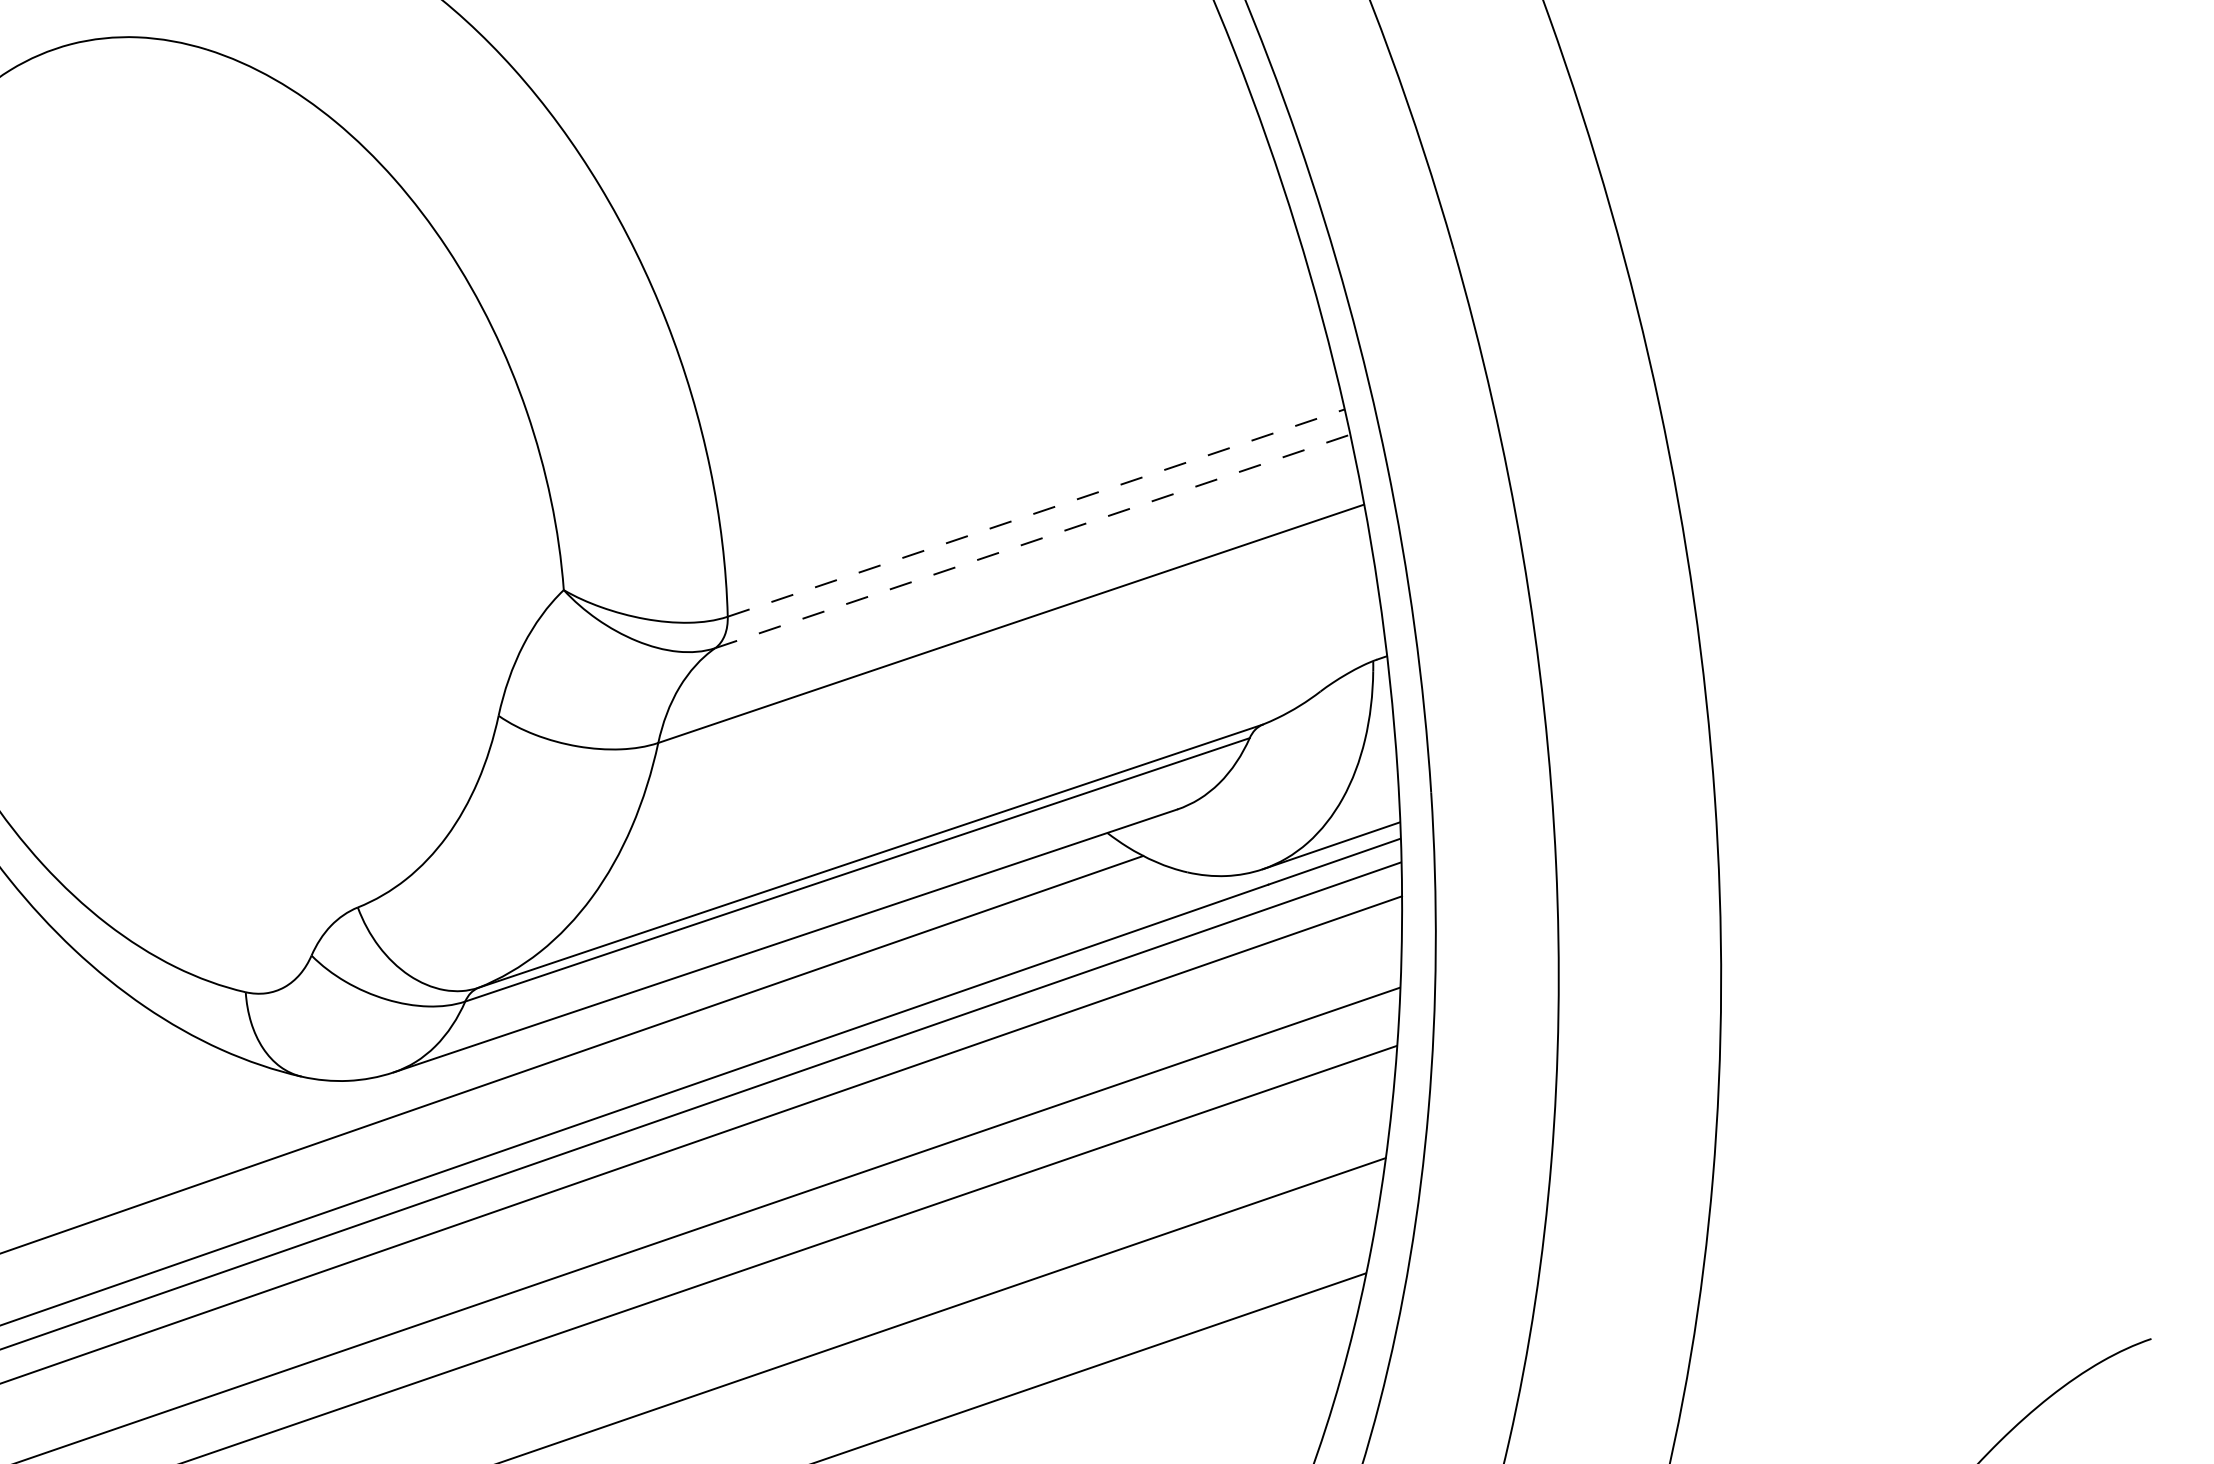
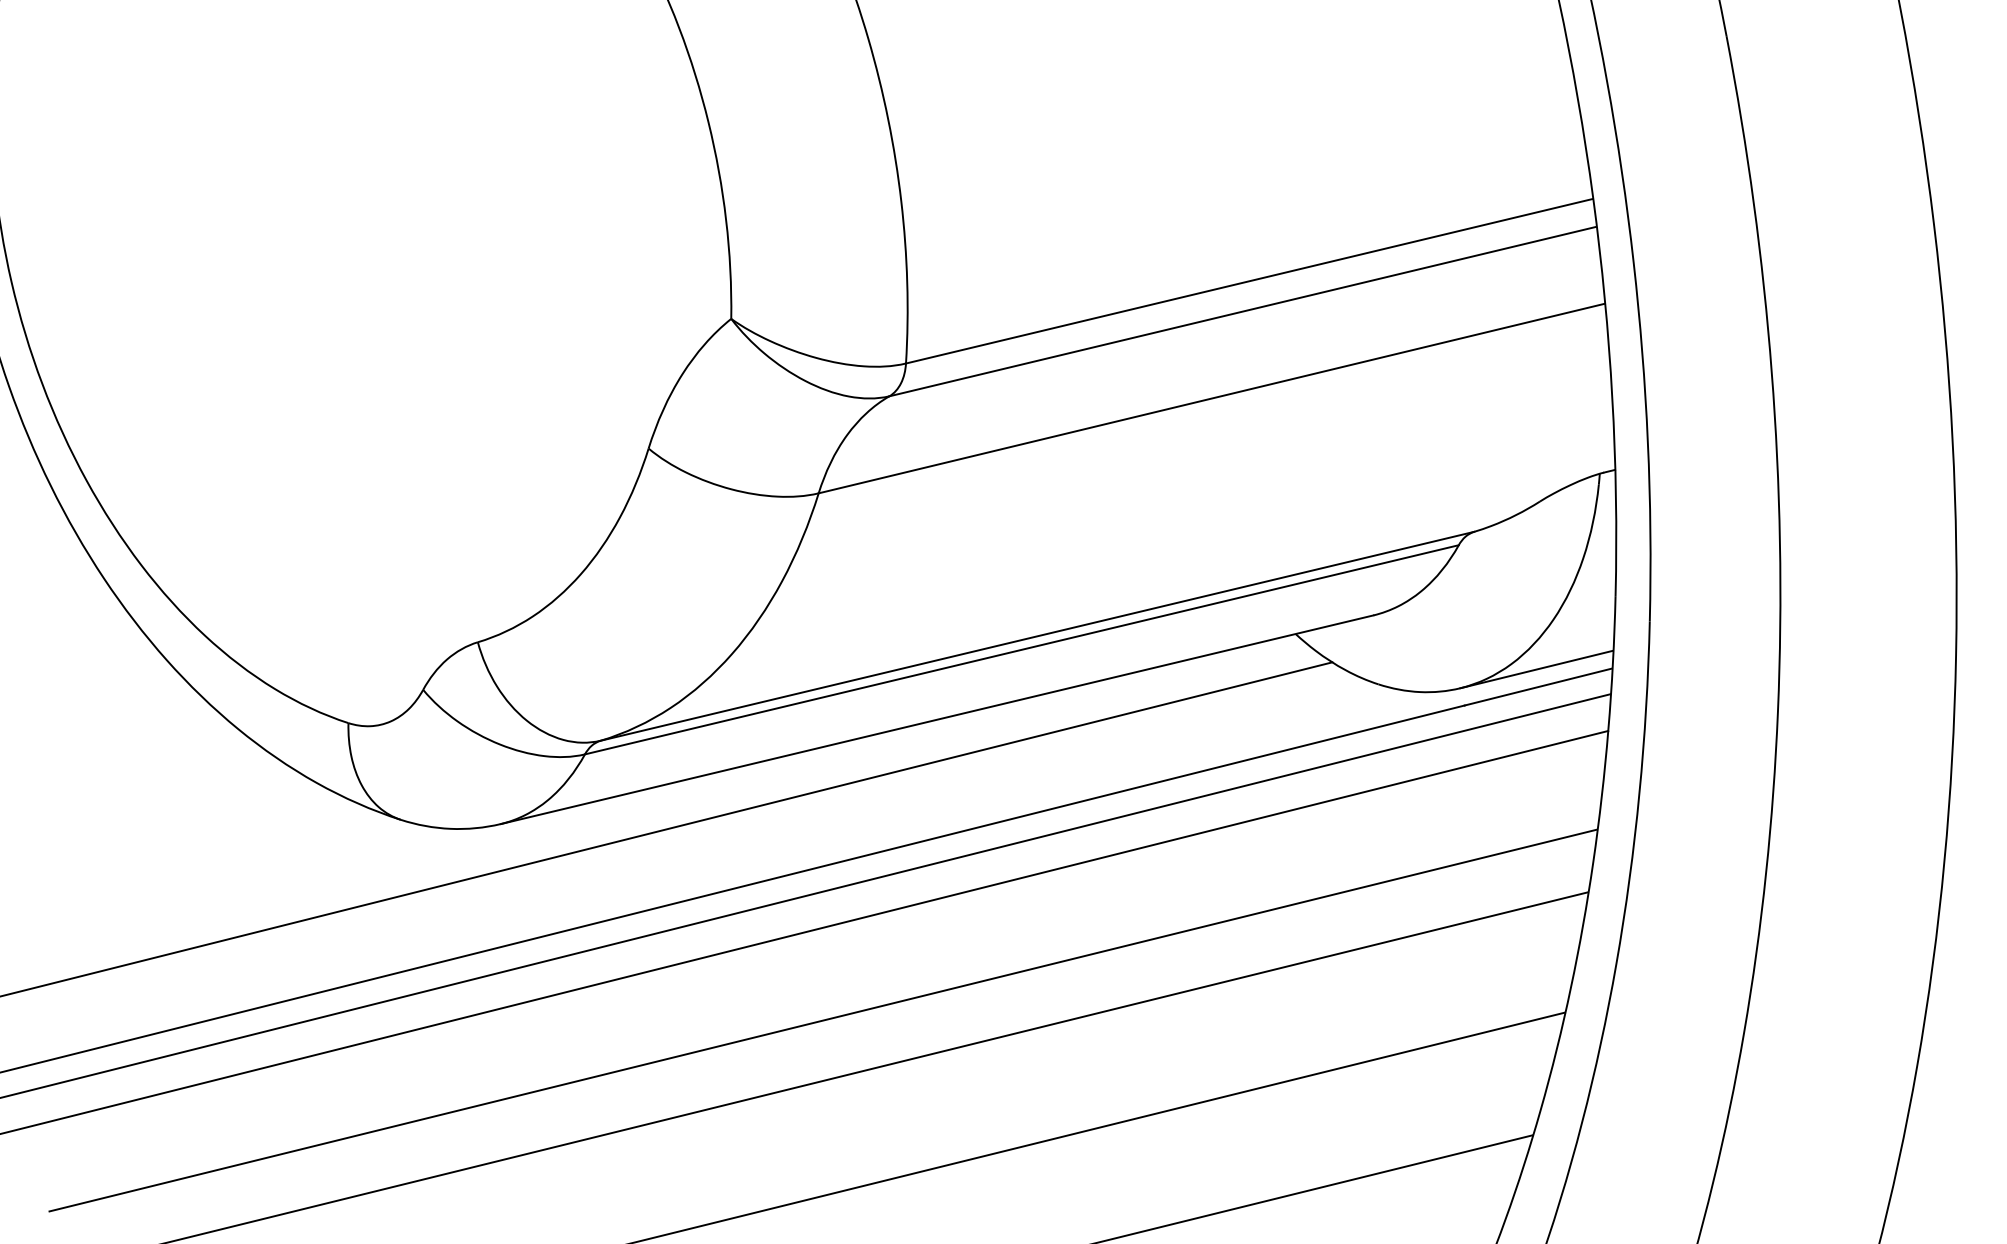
line: (1036, 512) -> (1249, 280), dashed -> solid
line: (1032, 541) -> (1242, 311), dashed -> solid

